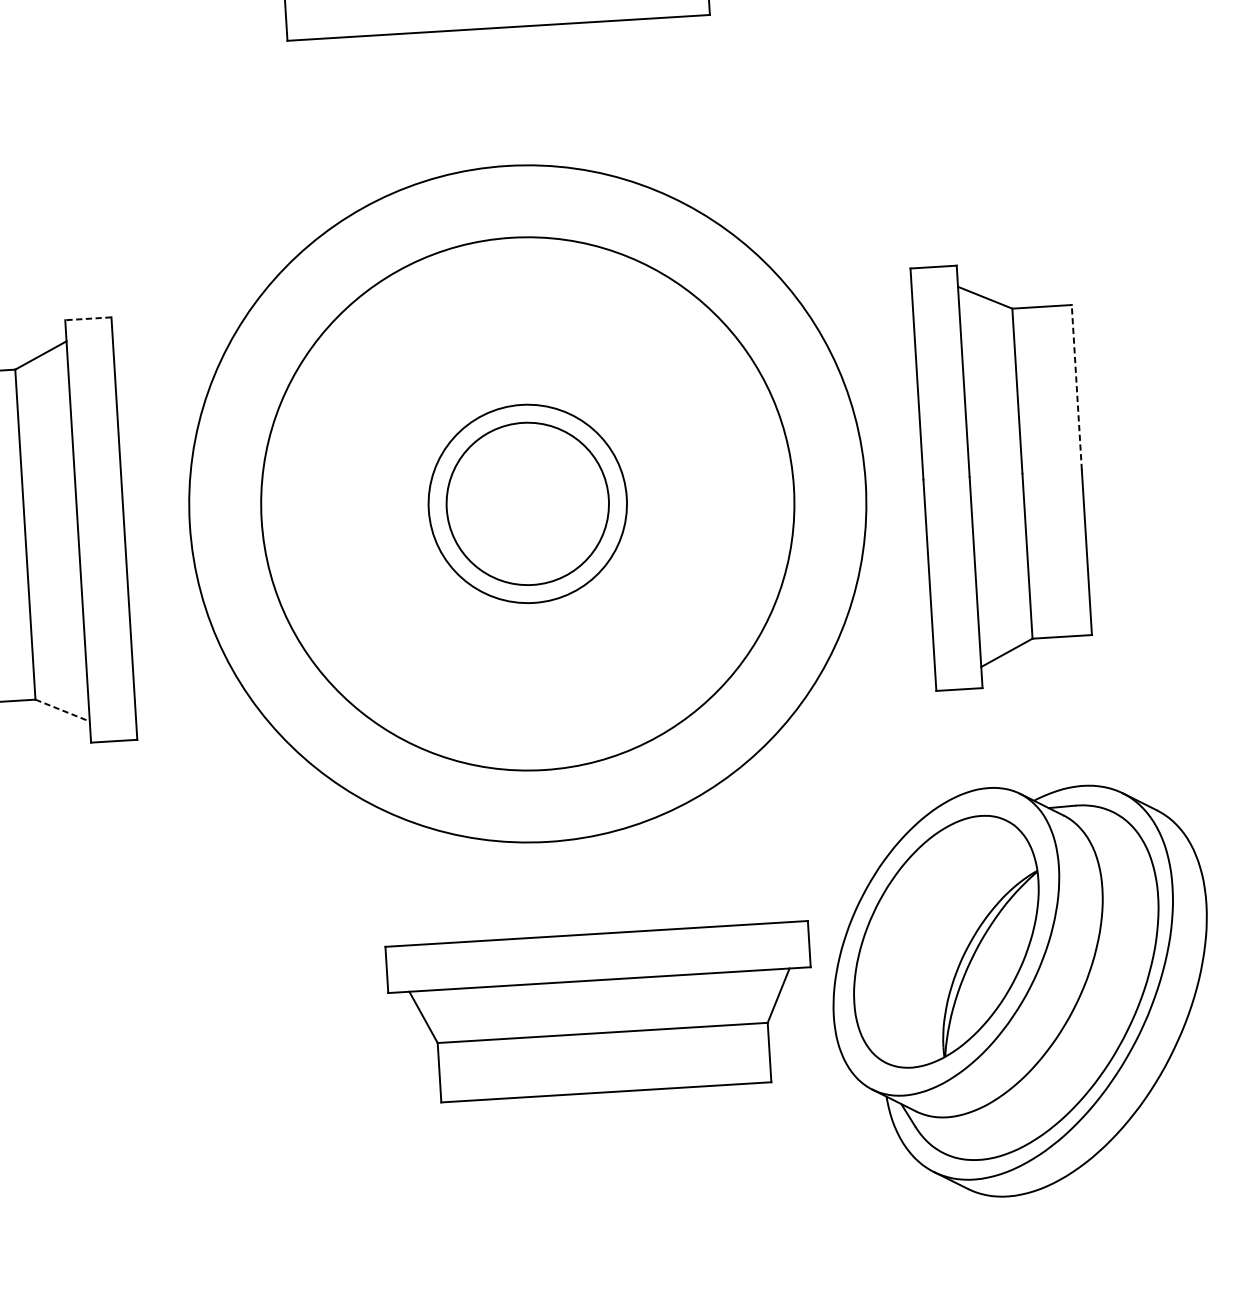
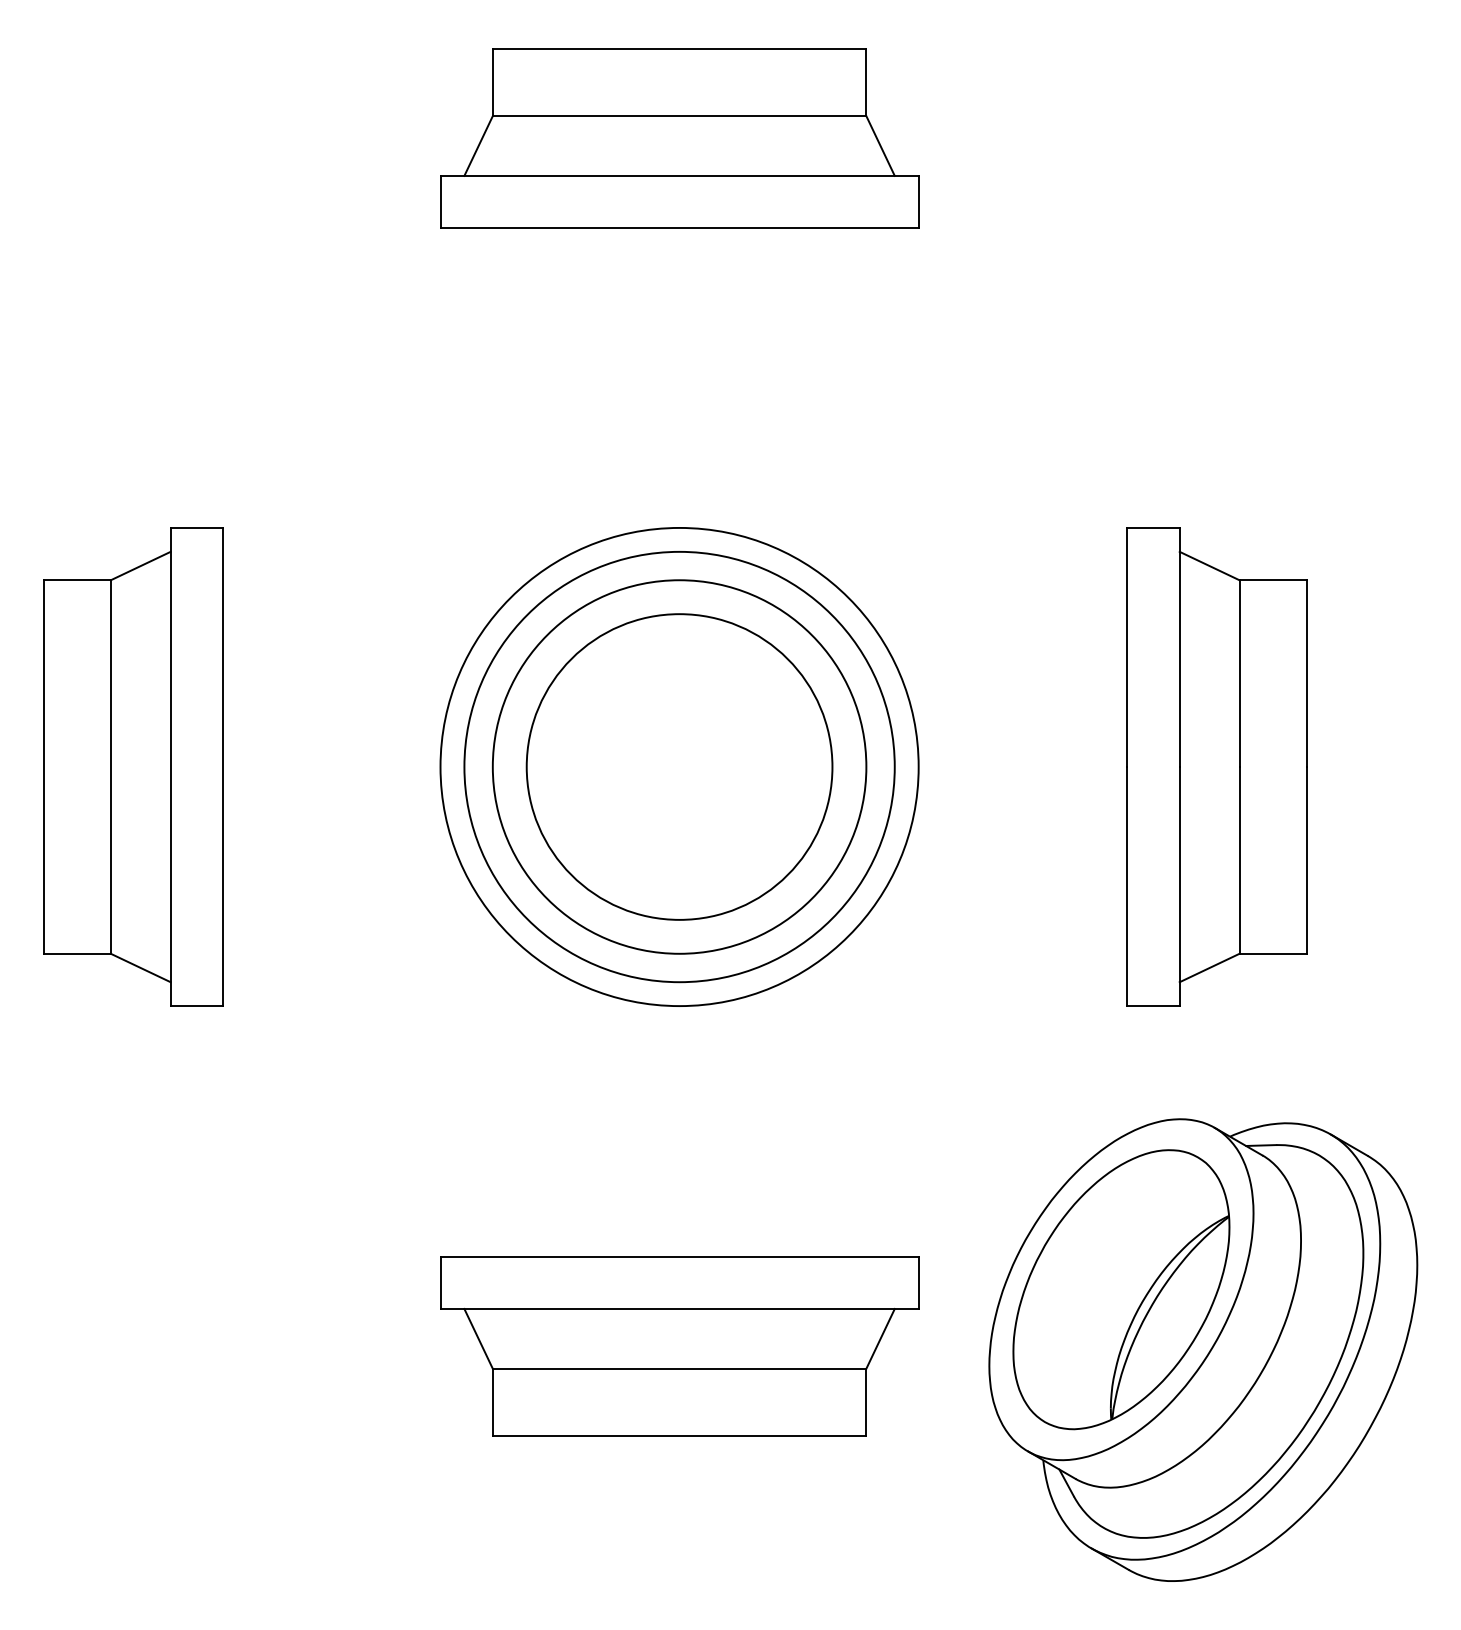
line: (88, 318) -> (196, 527), dashed -> solid
line: (1076, 387) -> (1306, 673), dashed -> solid
circle: (527, 503) -> (679, 766), size x0.62
circle: (527, 503) -> (679, 766), size x0.71
circle: (527, 503) -> (679, 766), size x1.67
circle: (527, 503) -> (679, 766), size x1.67
line: (63, 710) -> (141, 968), dashed -> solid
part: (601, 1013) -> (679, 1346), moved

